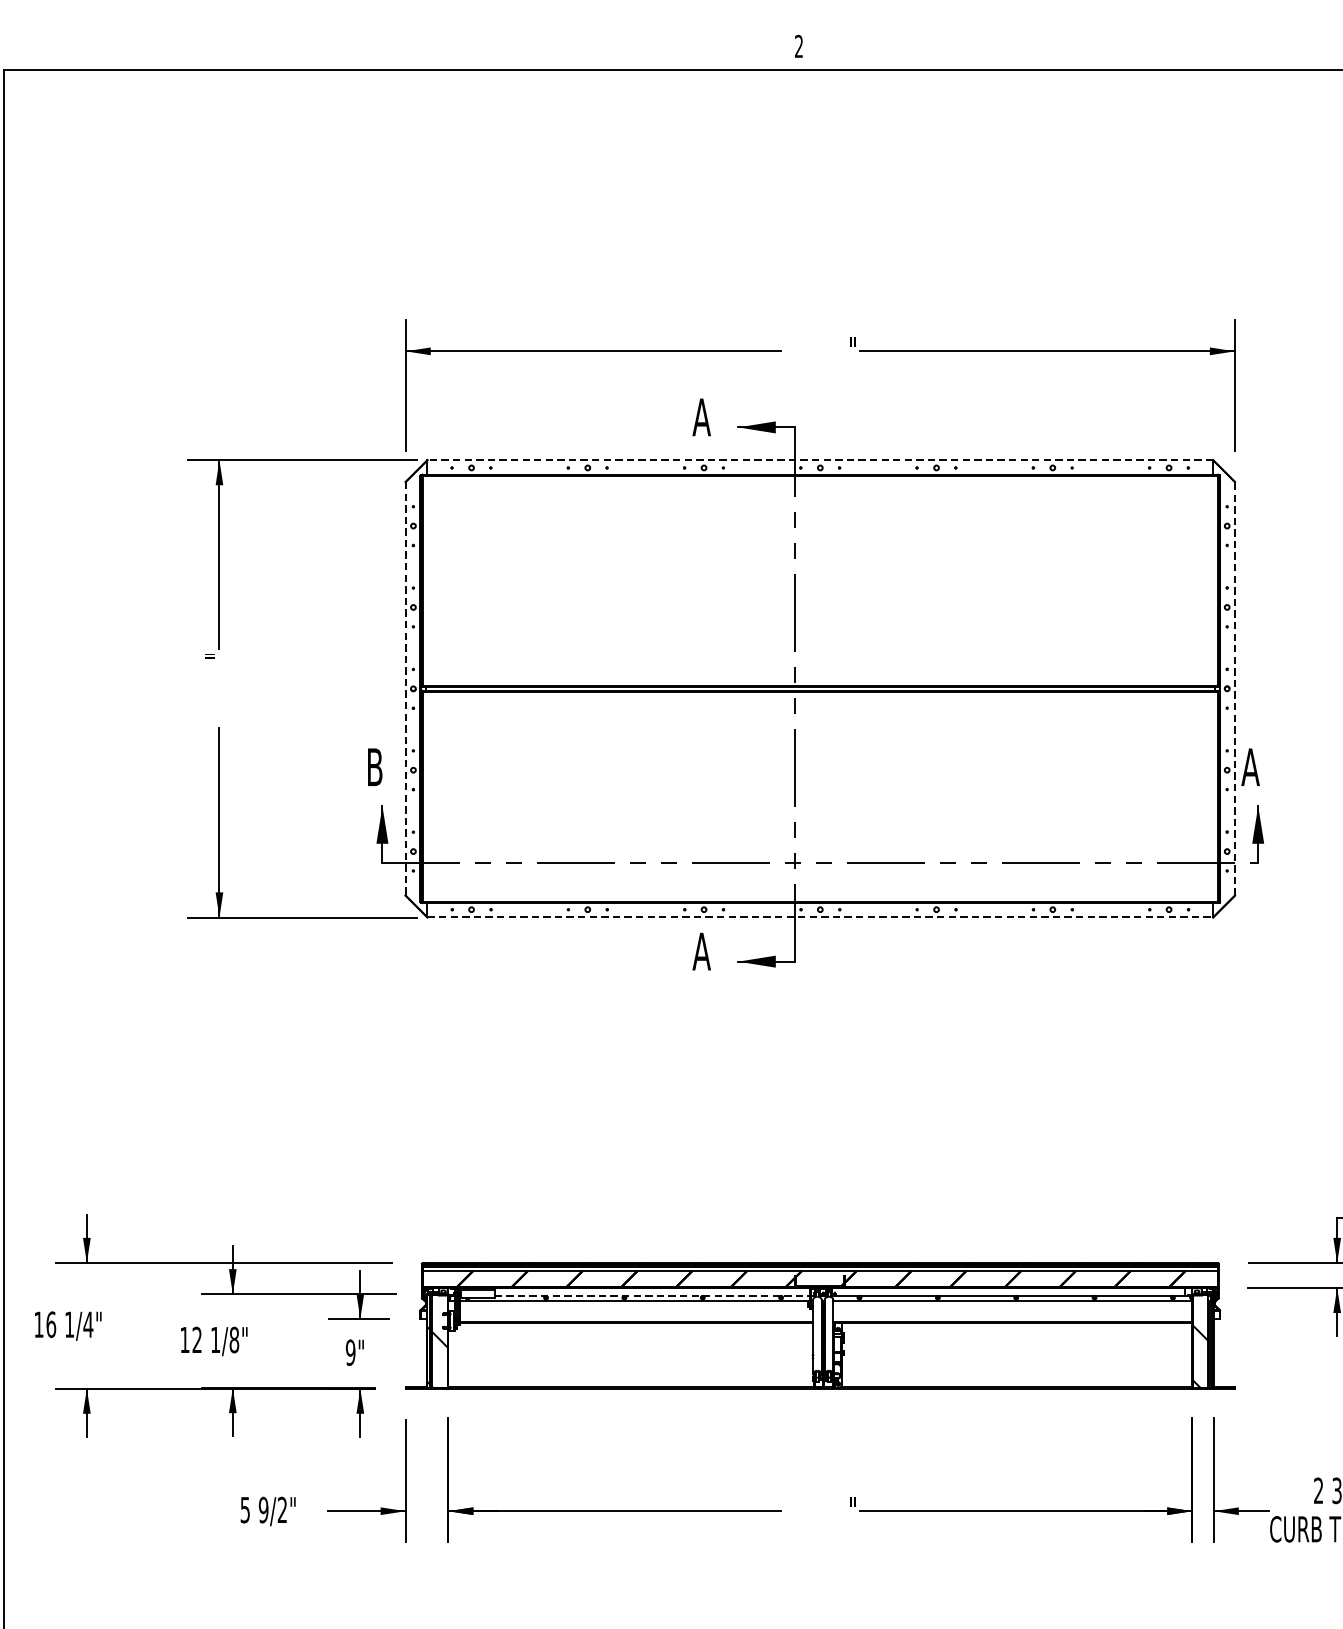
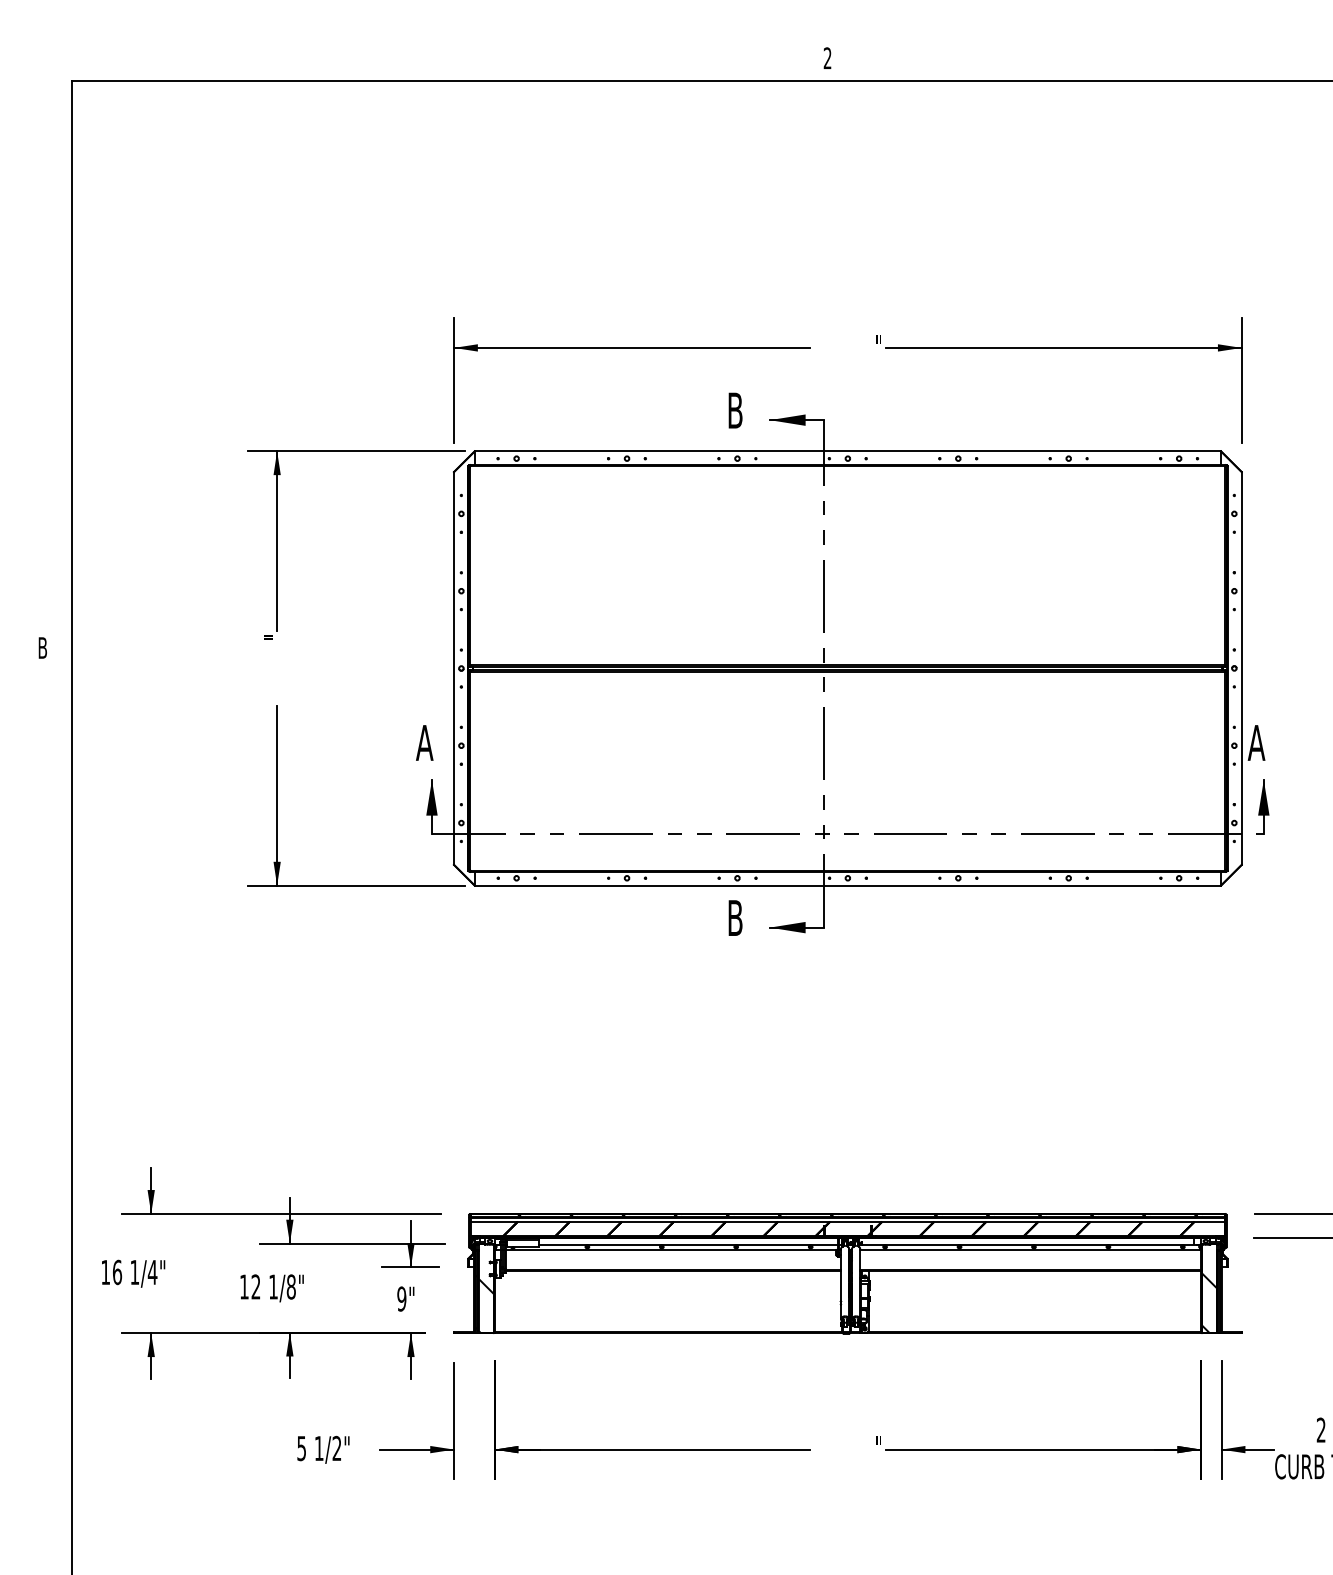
text: (700, 417) -> (734, 410), A -> B
line: (819, 460) -> (847, 451), dashed -> solid
line: (1234, 687) -> (1241, 667), dashed -> solid
line: (406, 688) -> (454, 668), dashed -> solid
text: (374, 766) -> (424, 742), B -> A
line: (820, 917) -> (848, 885), dashed -> solid
text: (700, 951) -> (734, 917), A -> B
line: (652, 1295) -> (688, 1244), dashed -> solid
text: (262, 1510) -> (318, 1448), 9/2" -> 1/2"

